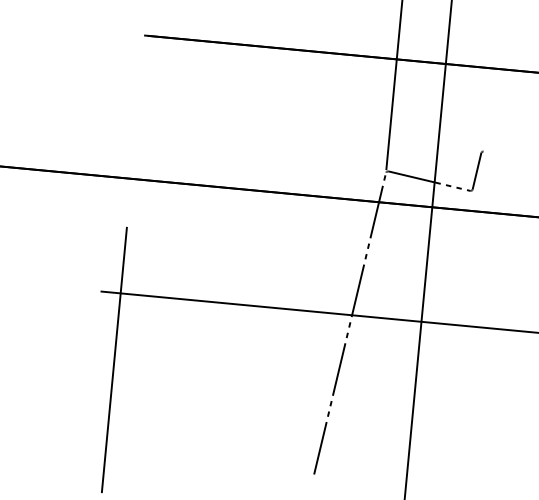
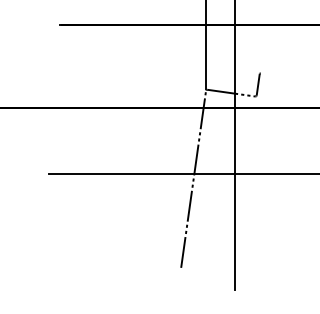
line: (114, 359) -> (60, 212), removed

